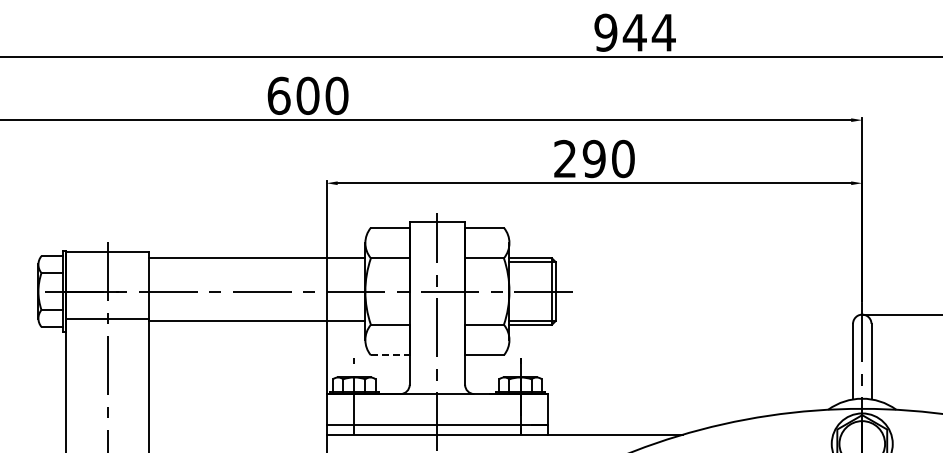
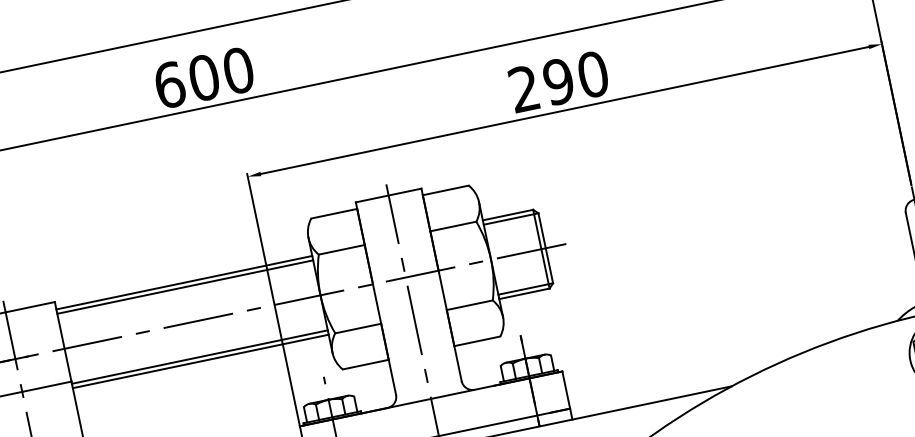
line: (257, 262) -> (185, 287), added
line: (257, 324) -> (200, 361), added
line: (390, 355) -> (366, 364), dashed -> solid

